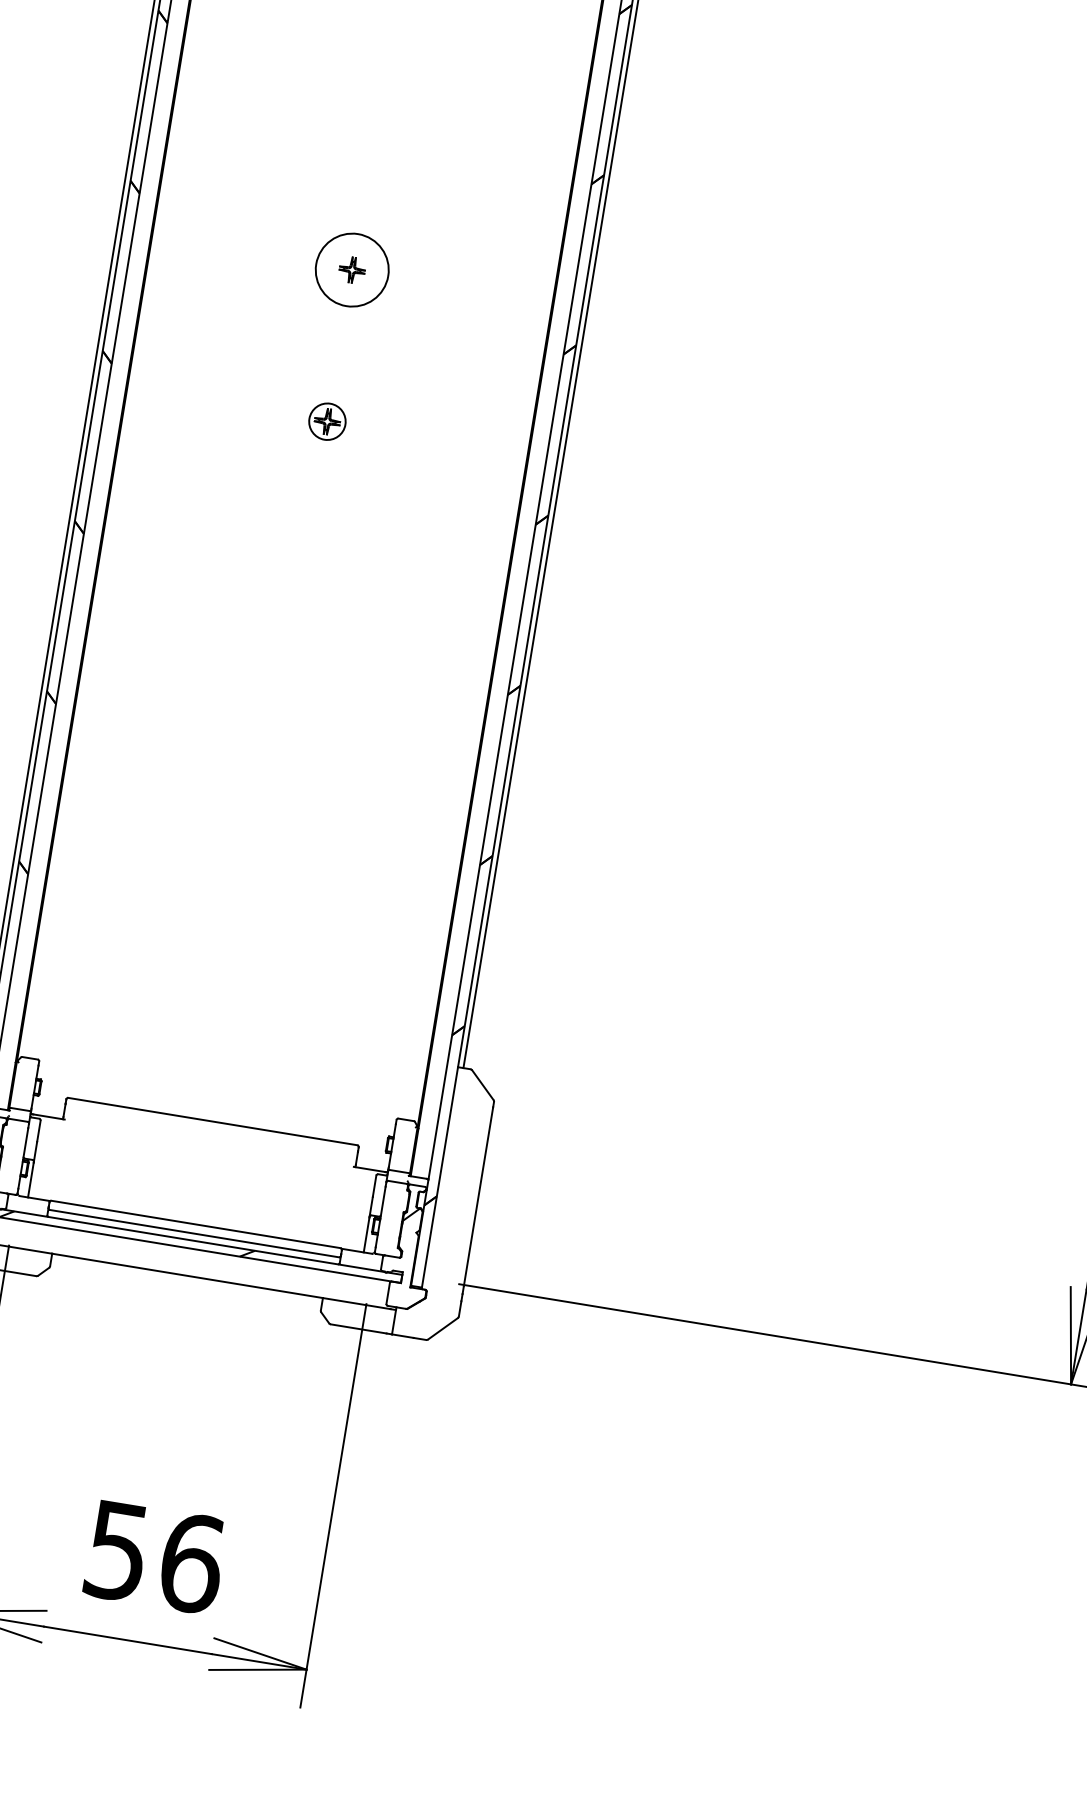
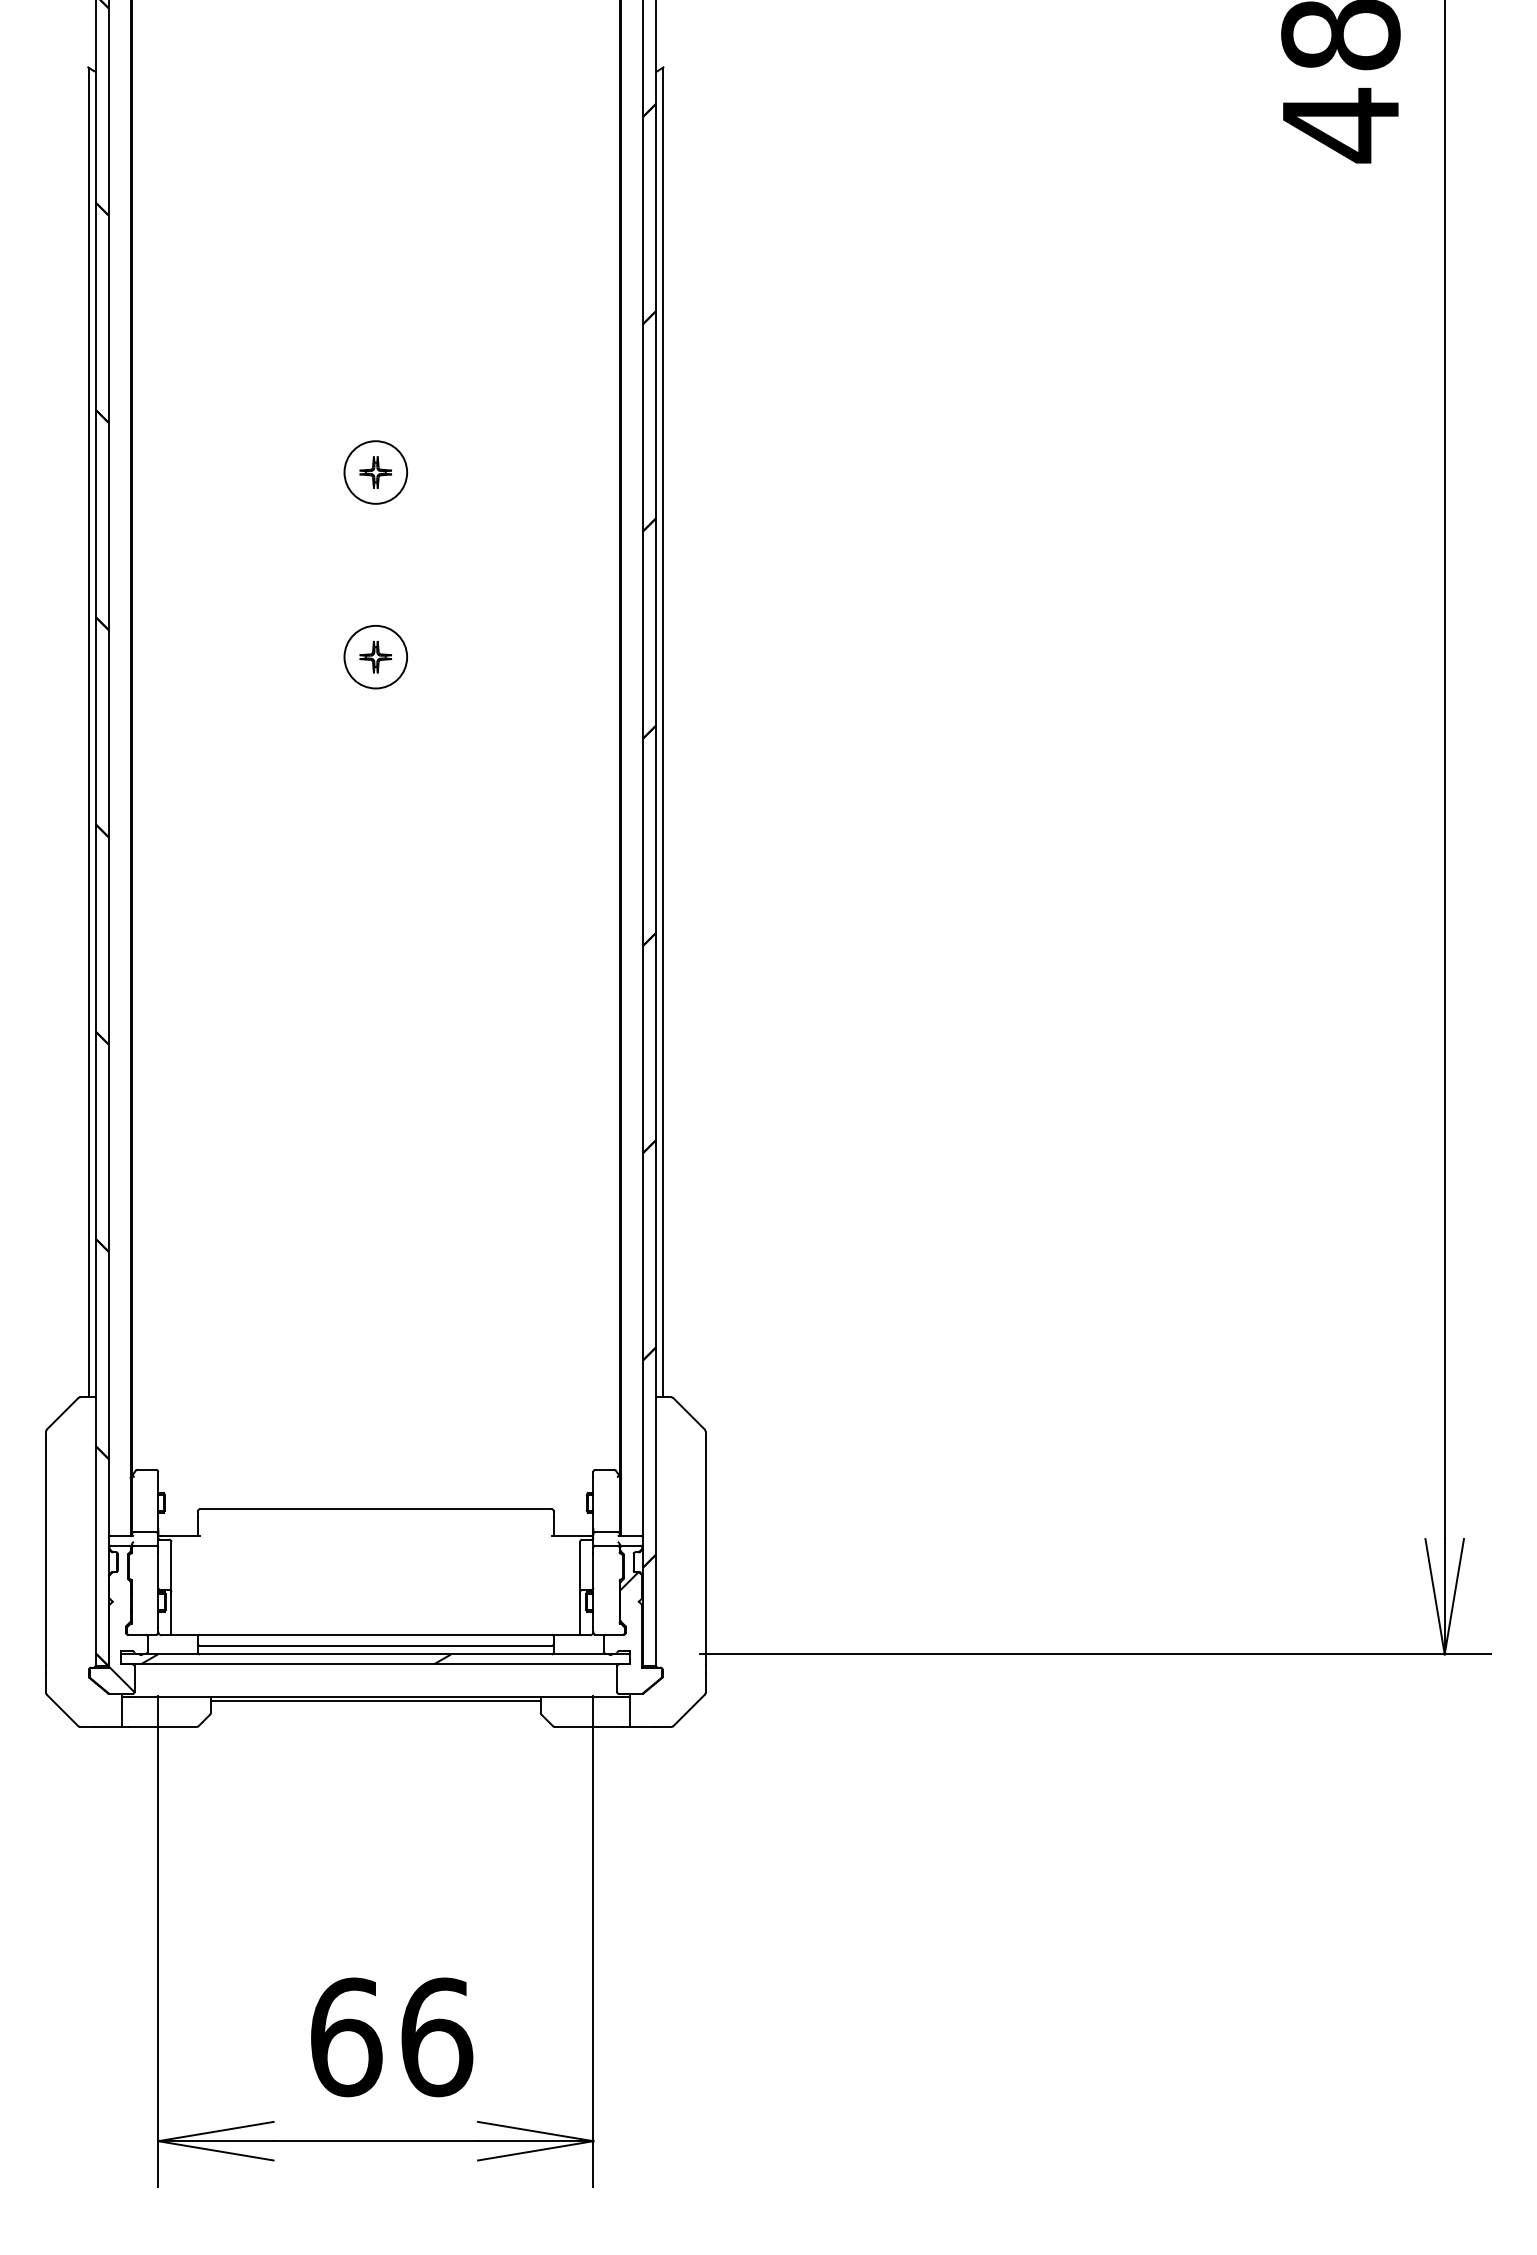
circle: (351, 270) -> (375, 472), size x0.71
circle: (327, 421) -> (375, 656), size x1.43
line: (186, 1278) -> (375, 1700), added
text: (117, 1551) -> (346, 2037), 56 -> 66

